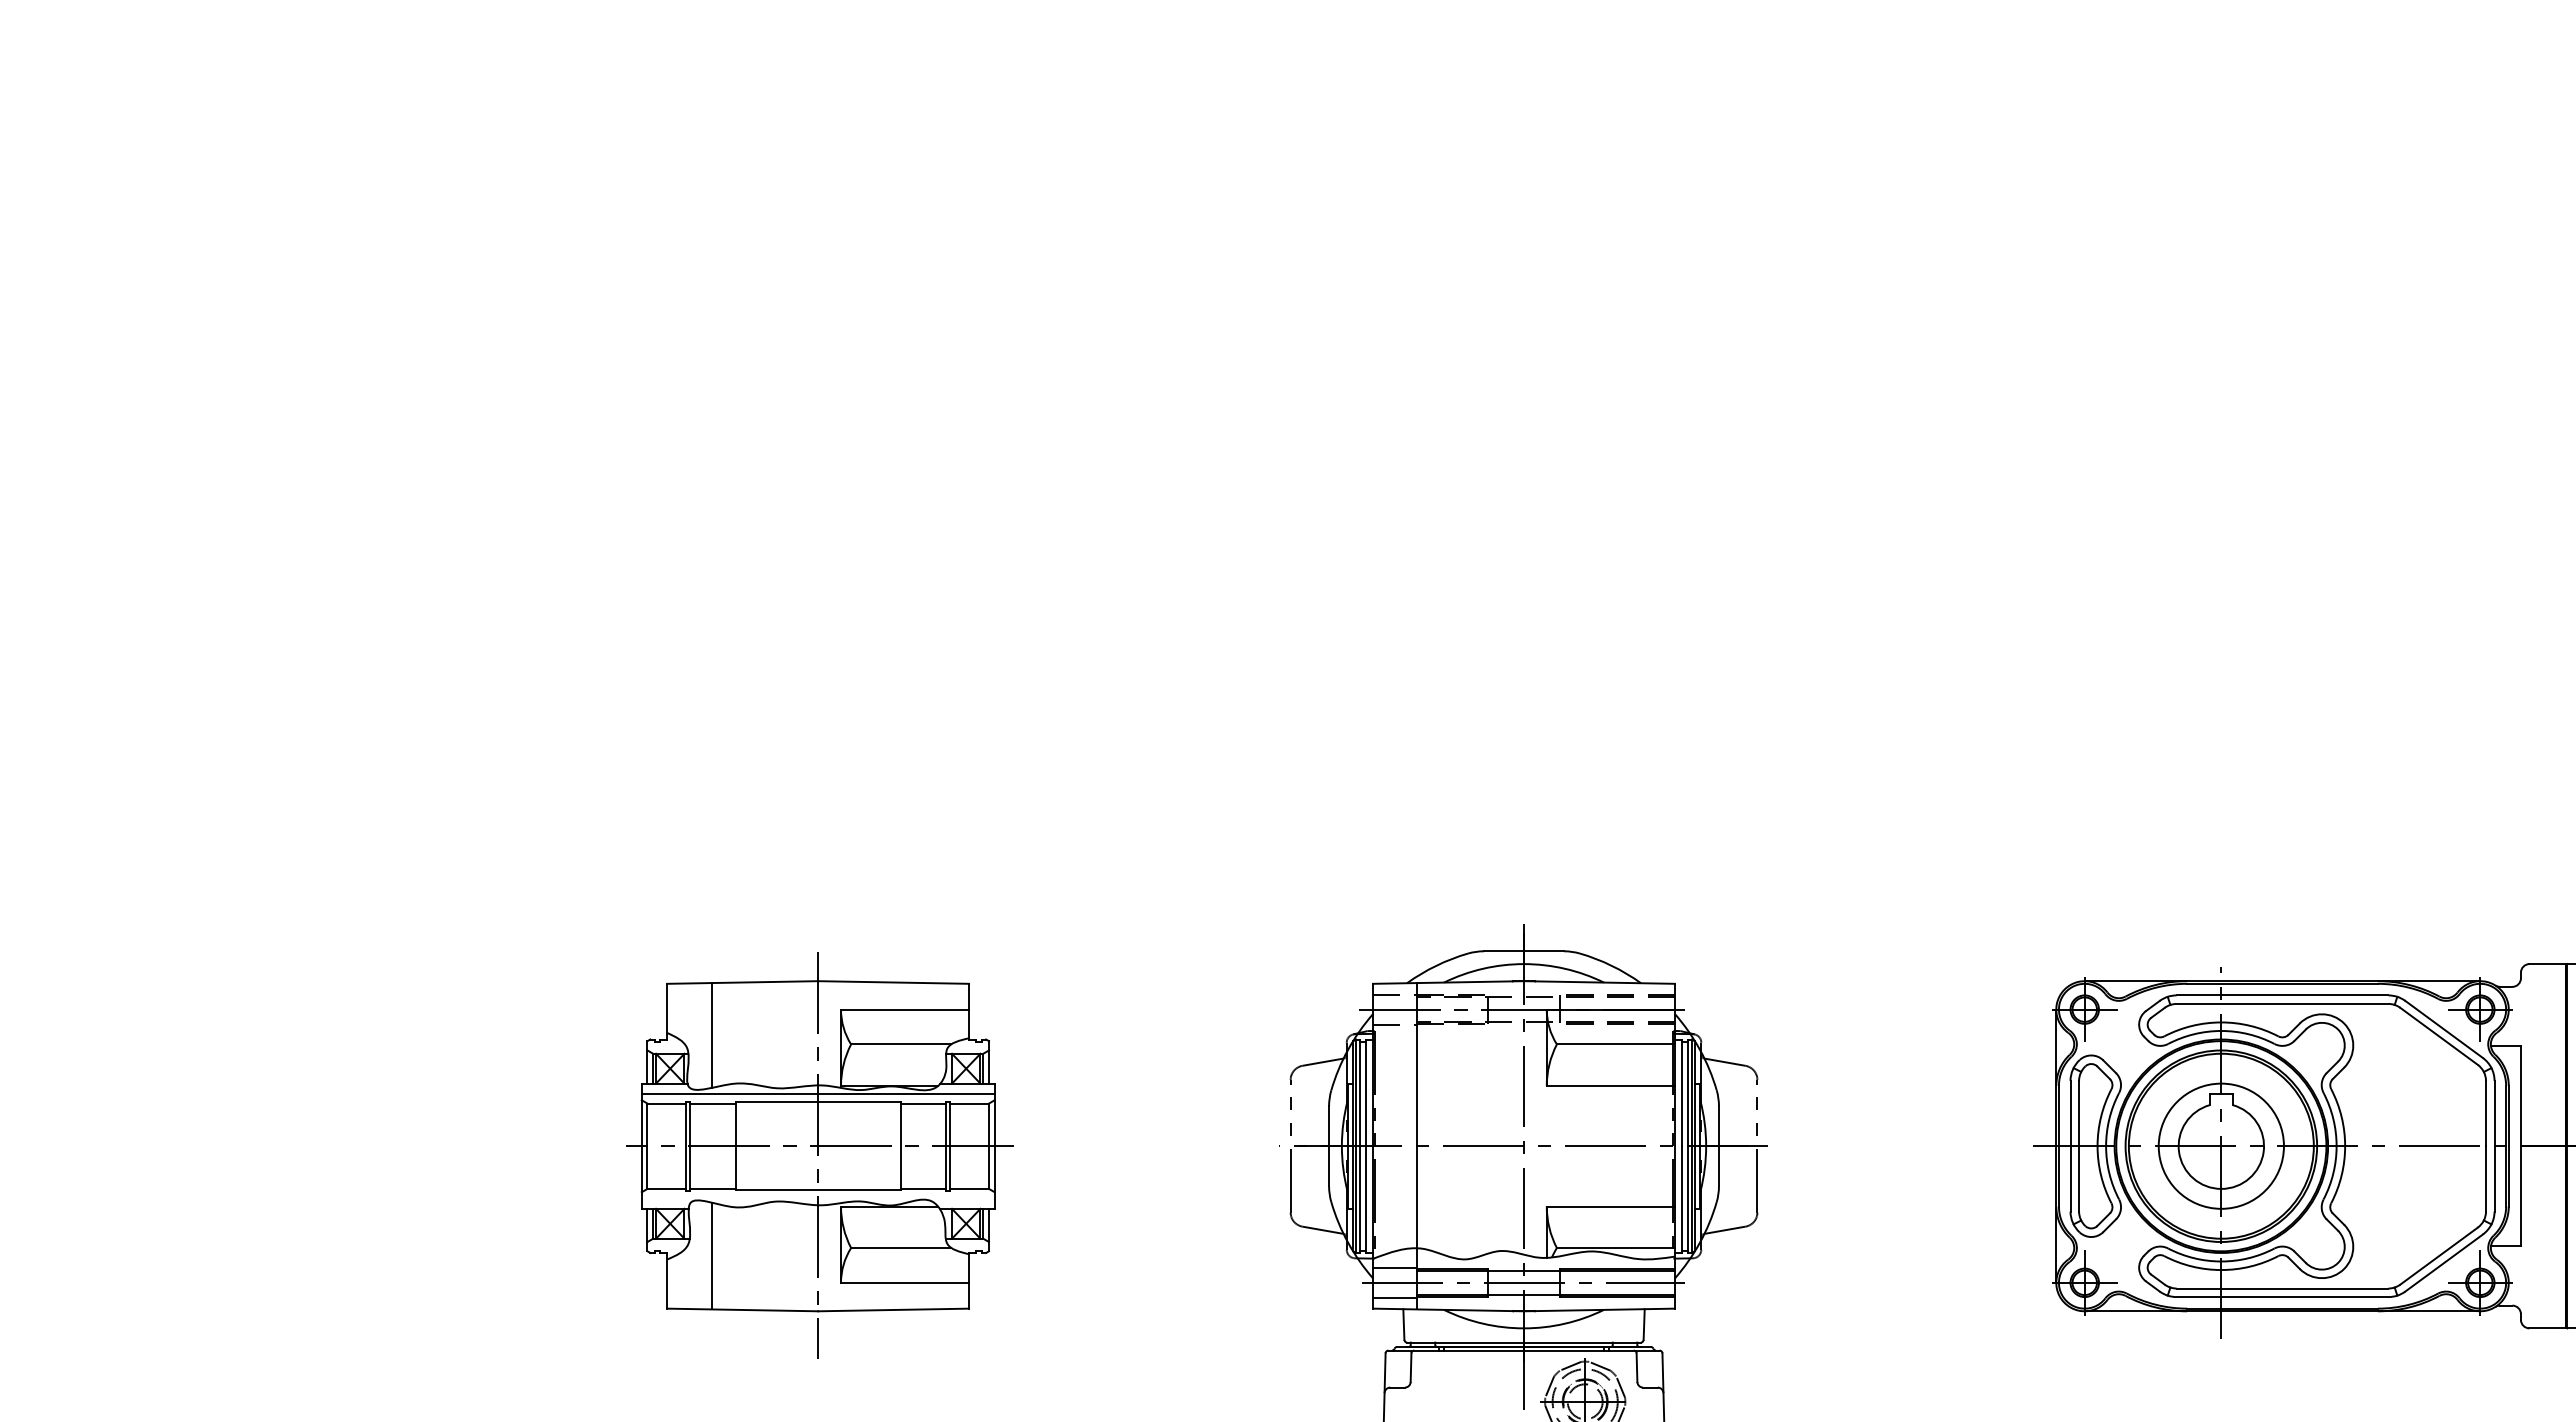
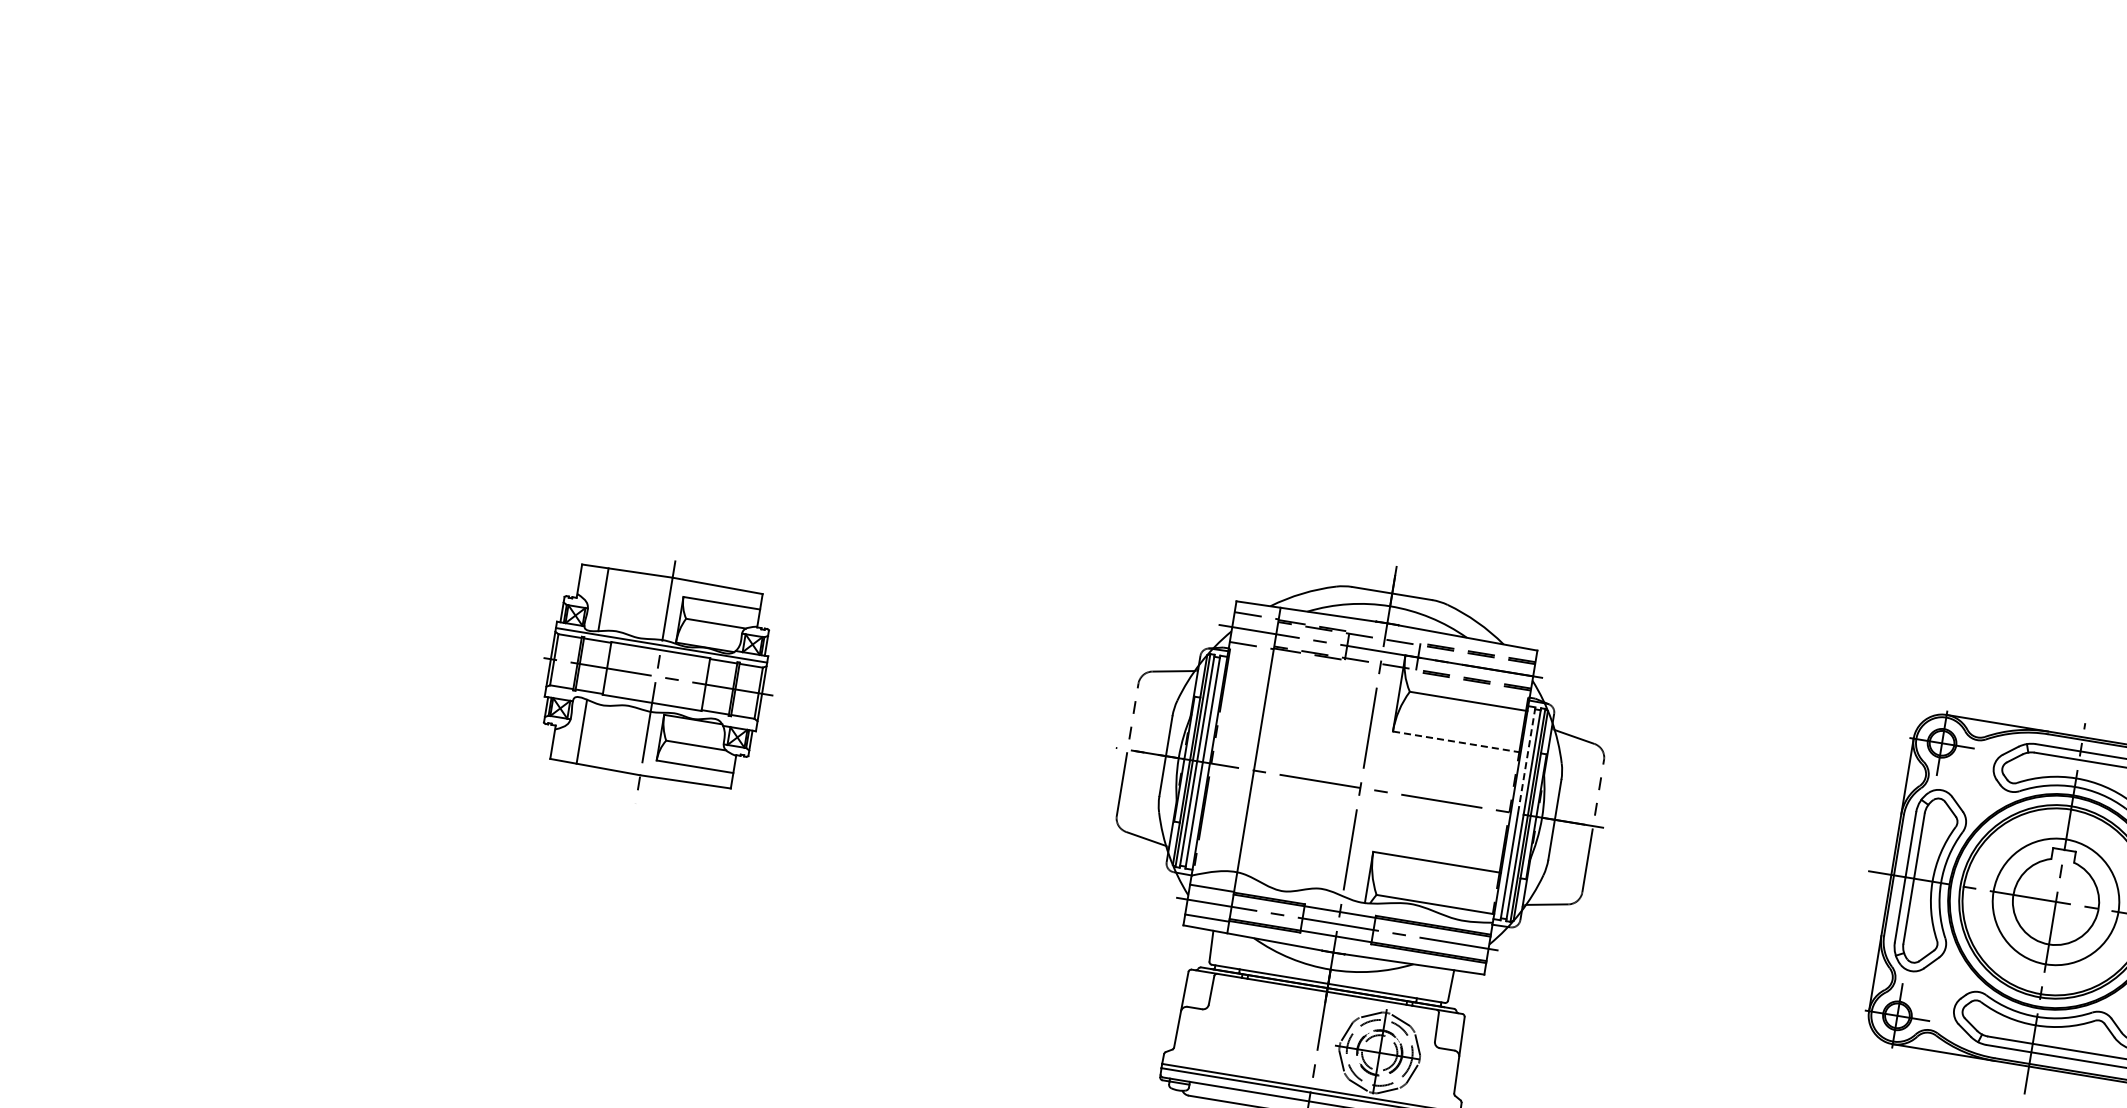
line: (1610, 1085) -> (1456, 741), solid -> dashed
line: (1681, 1093) -> (1526, 761), solid -> dashed
part: (819, 1155) -> (656, 682), size x0.6

